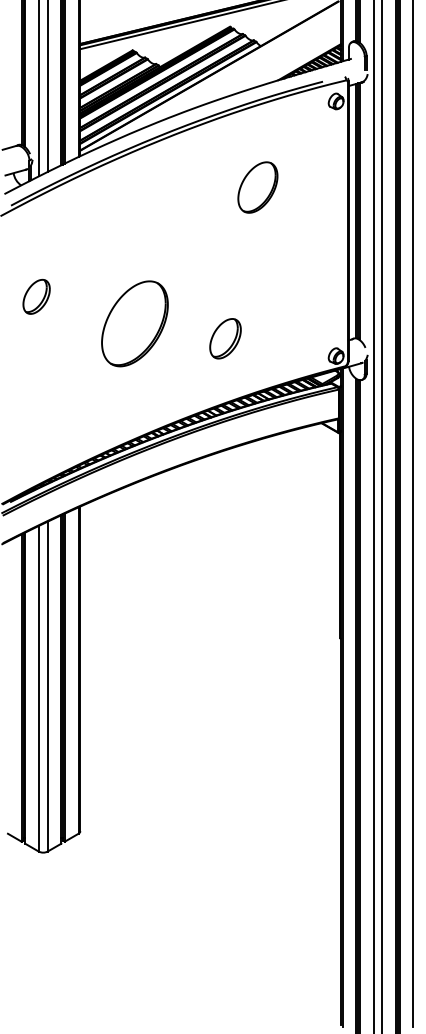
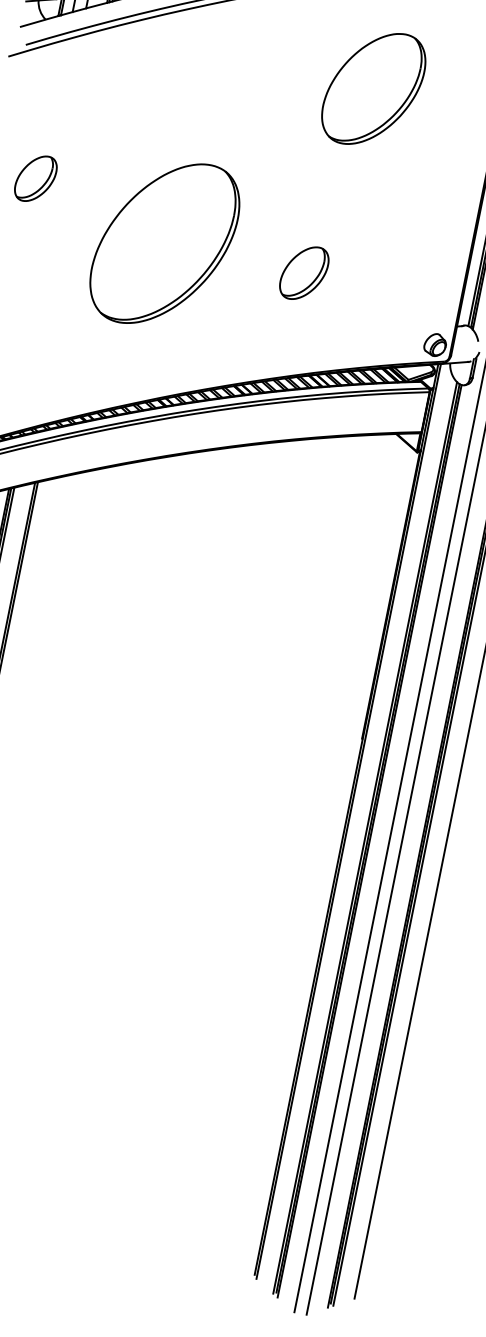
part: (257, 187) -> (373, 88), size x1.67
part: (134, 323) -> (164, 243), size x1.43
part: (225, 338) -> (304, 272), moved

